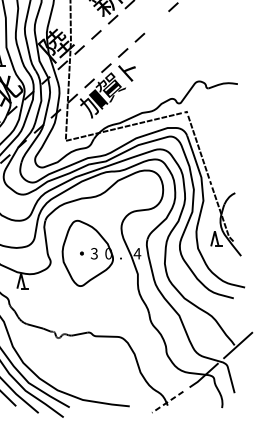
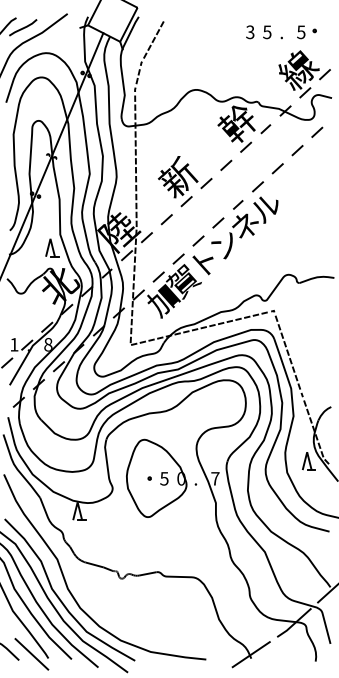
part: (162, 41) -> (244, 227), added
text: (94, 252) -> (164, 477), 3 -> 5
text: (136, 253) -> (214, 478), 4 -> 7
line: (167, 402) -> (250, 654), dashed -> solid

